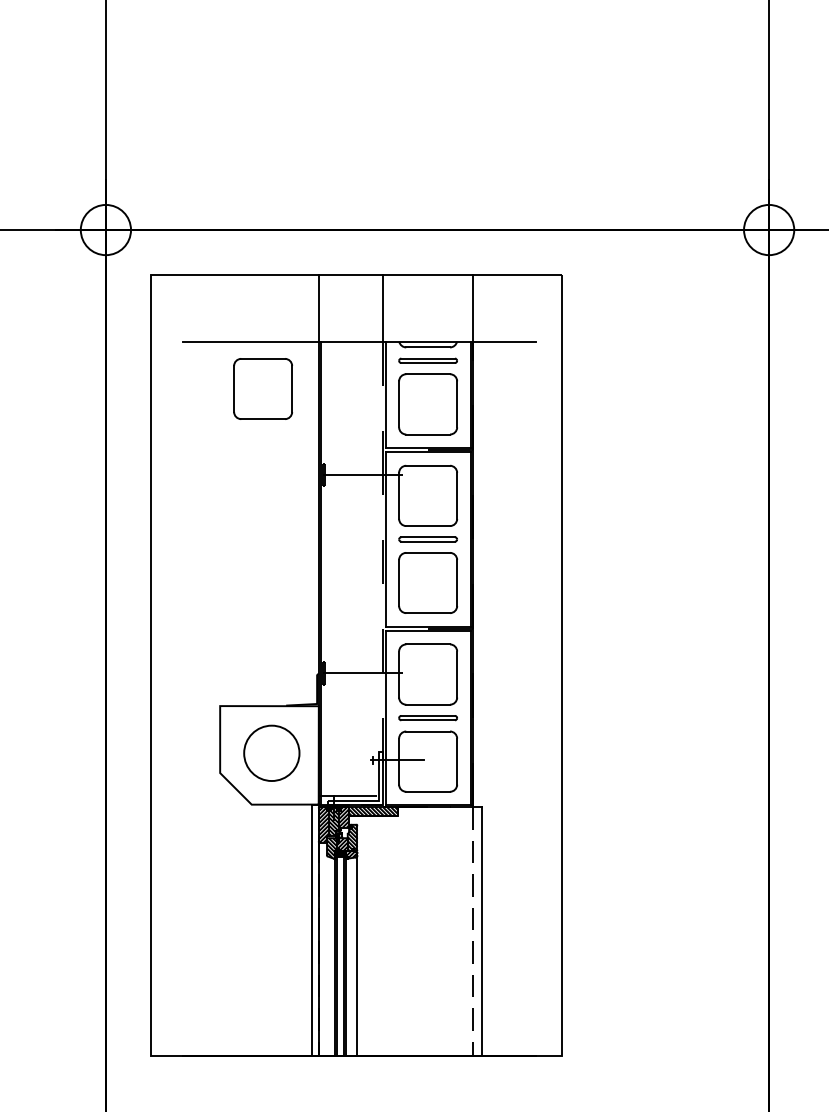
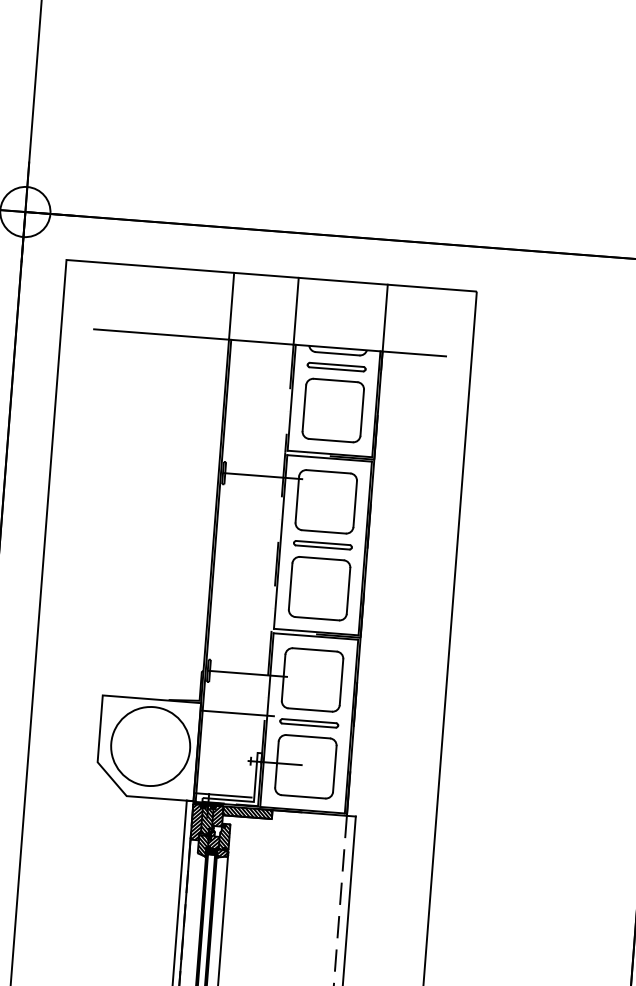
part: (262, 388) -> (169, 382), removed
line: (355, 713) -> (237, 713), added
circle: (271, 752) -> (150, 745), size x1.43

